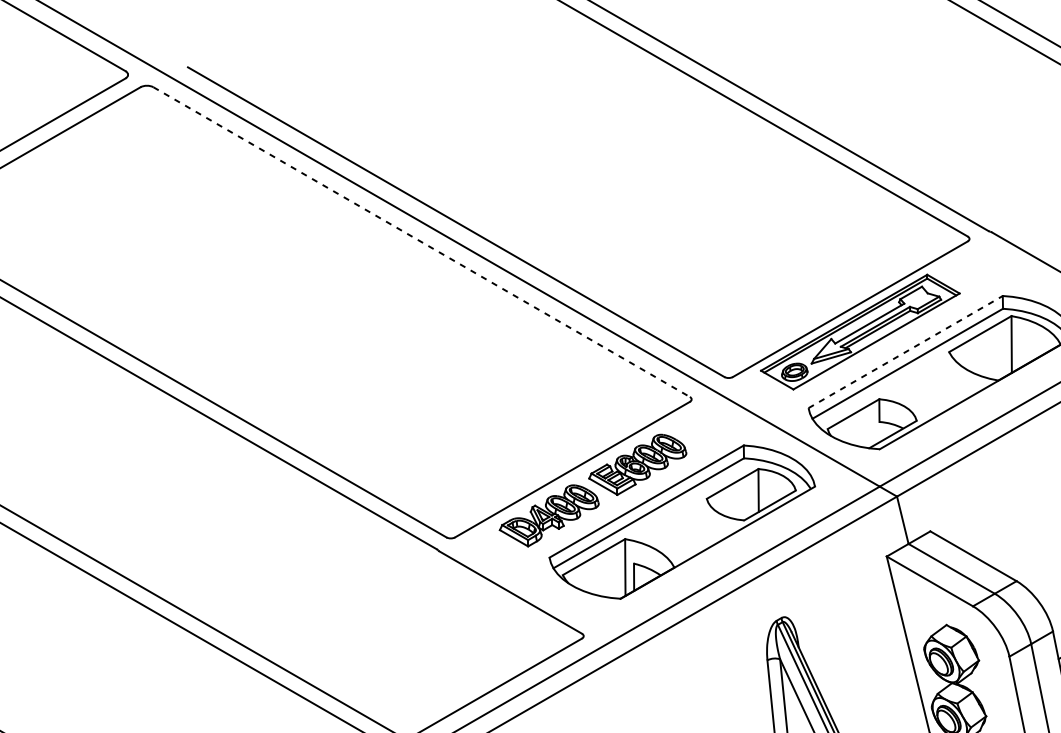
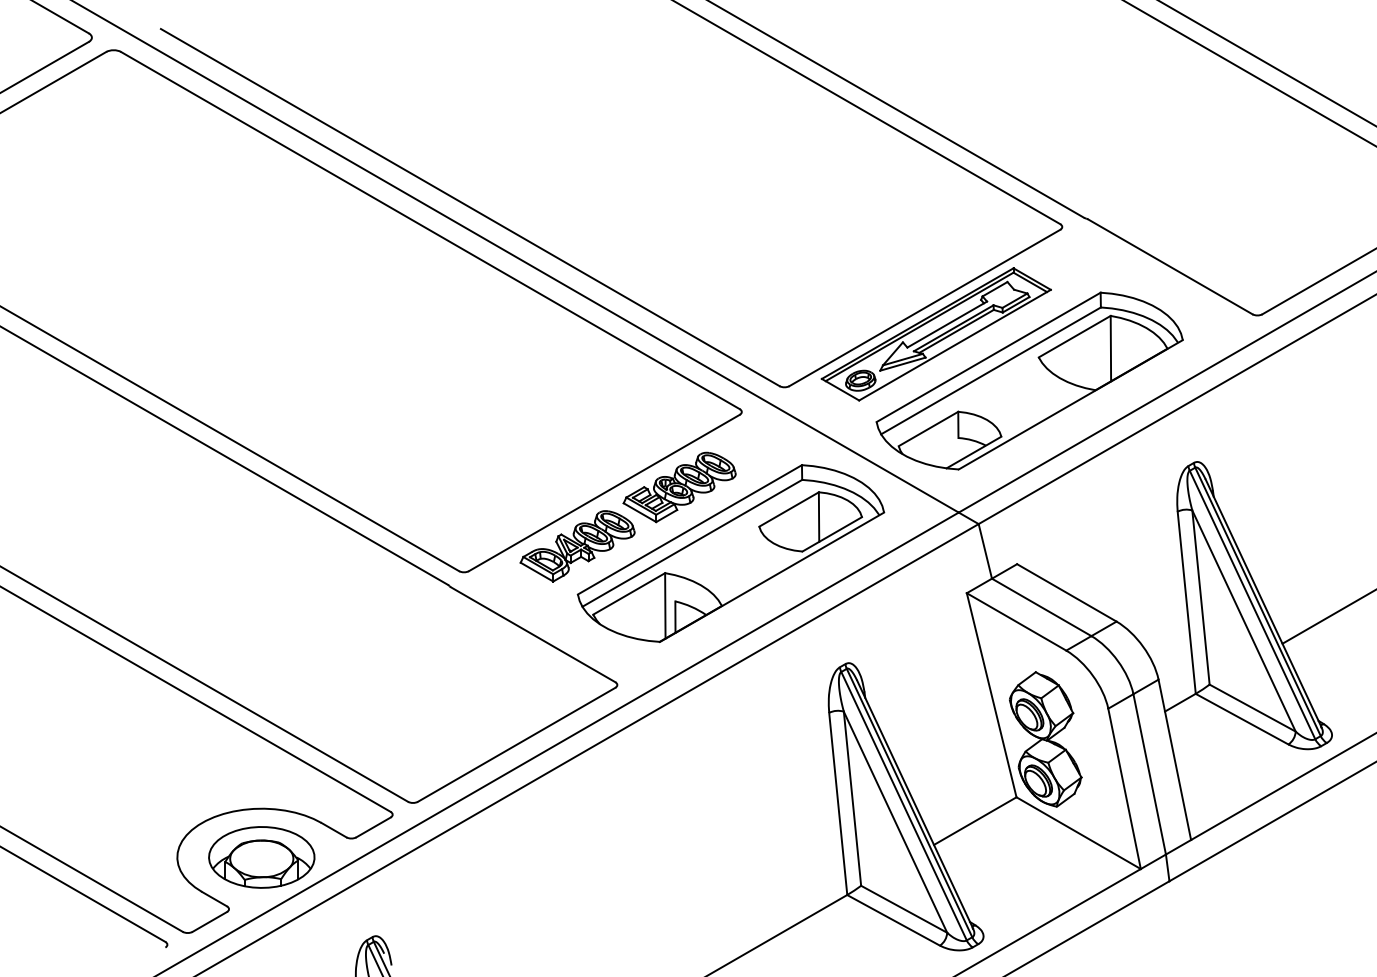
line: (421, 242) -> (430, 230), dashed -> solid
line: (906, 352) -> (989, 357), dashed -> solid

